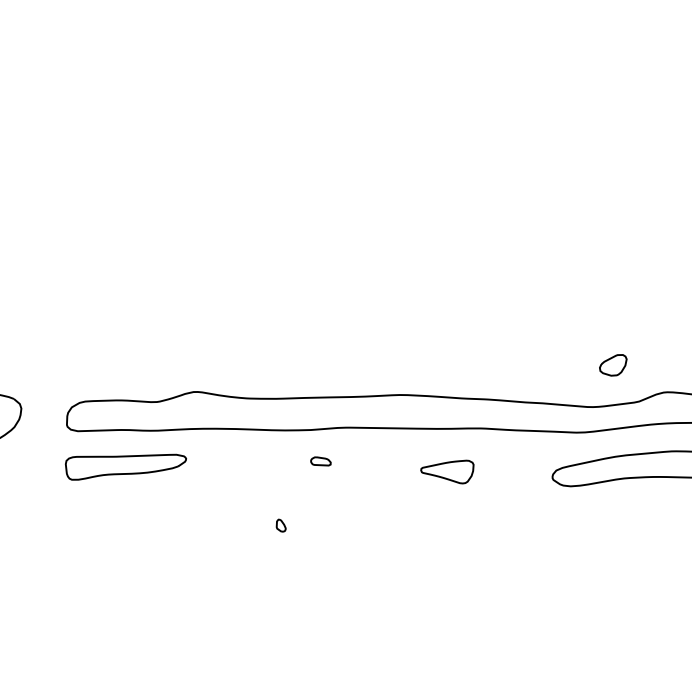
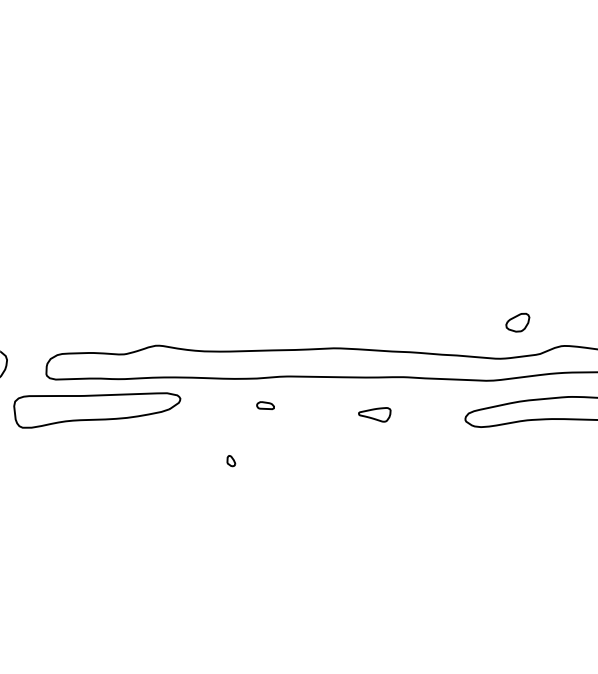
part: (126, 467) -> (97, 410), size x1.6
part: (447, 471) -> (374, 414), size x0.7

